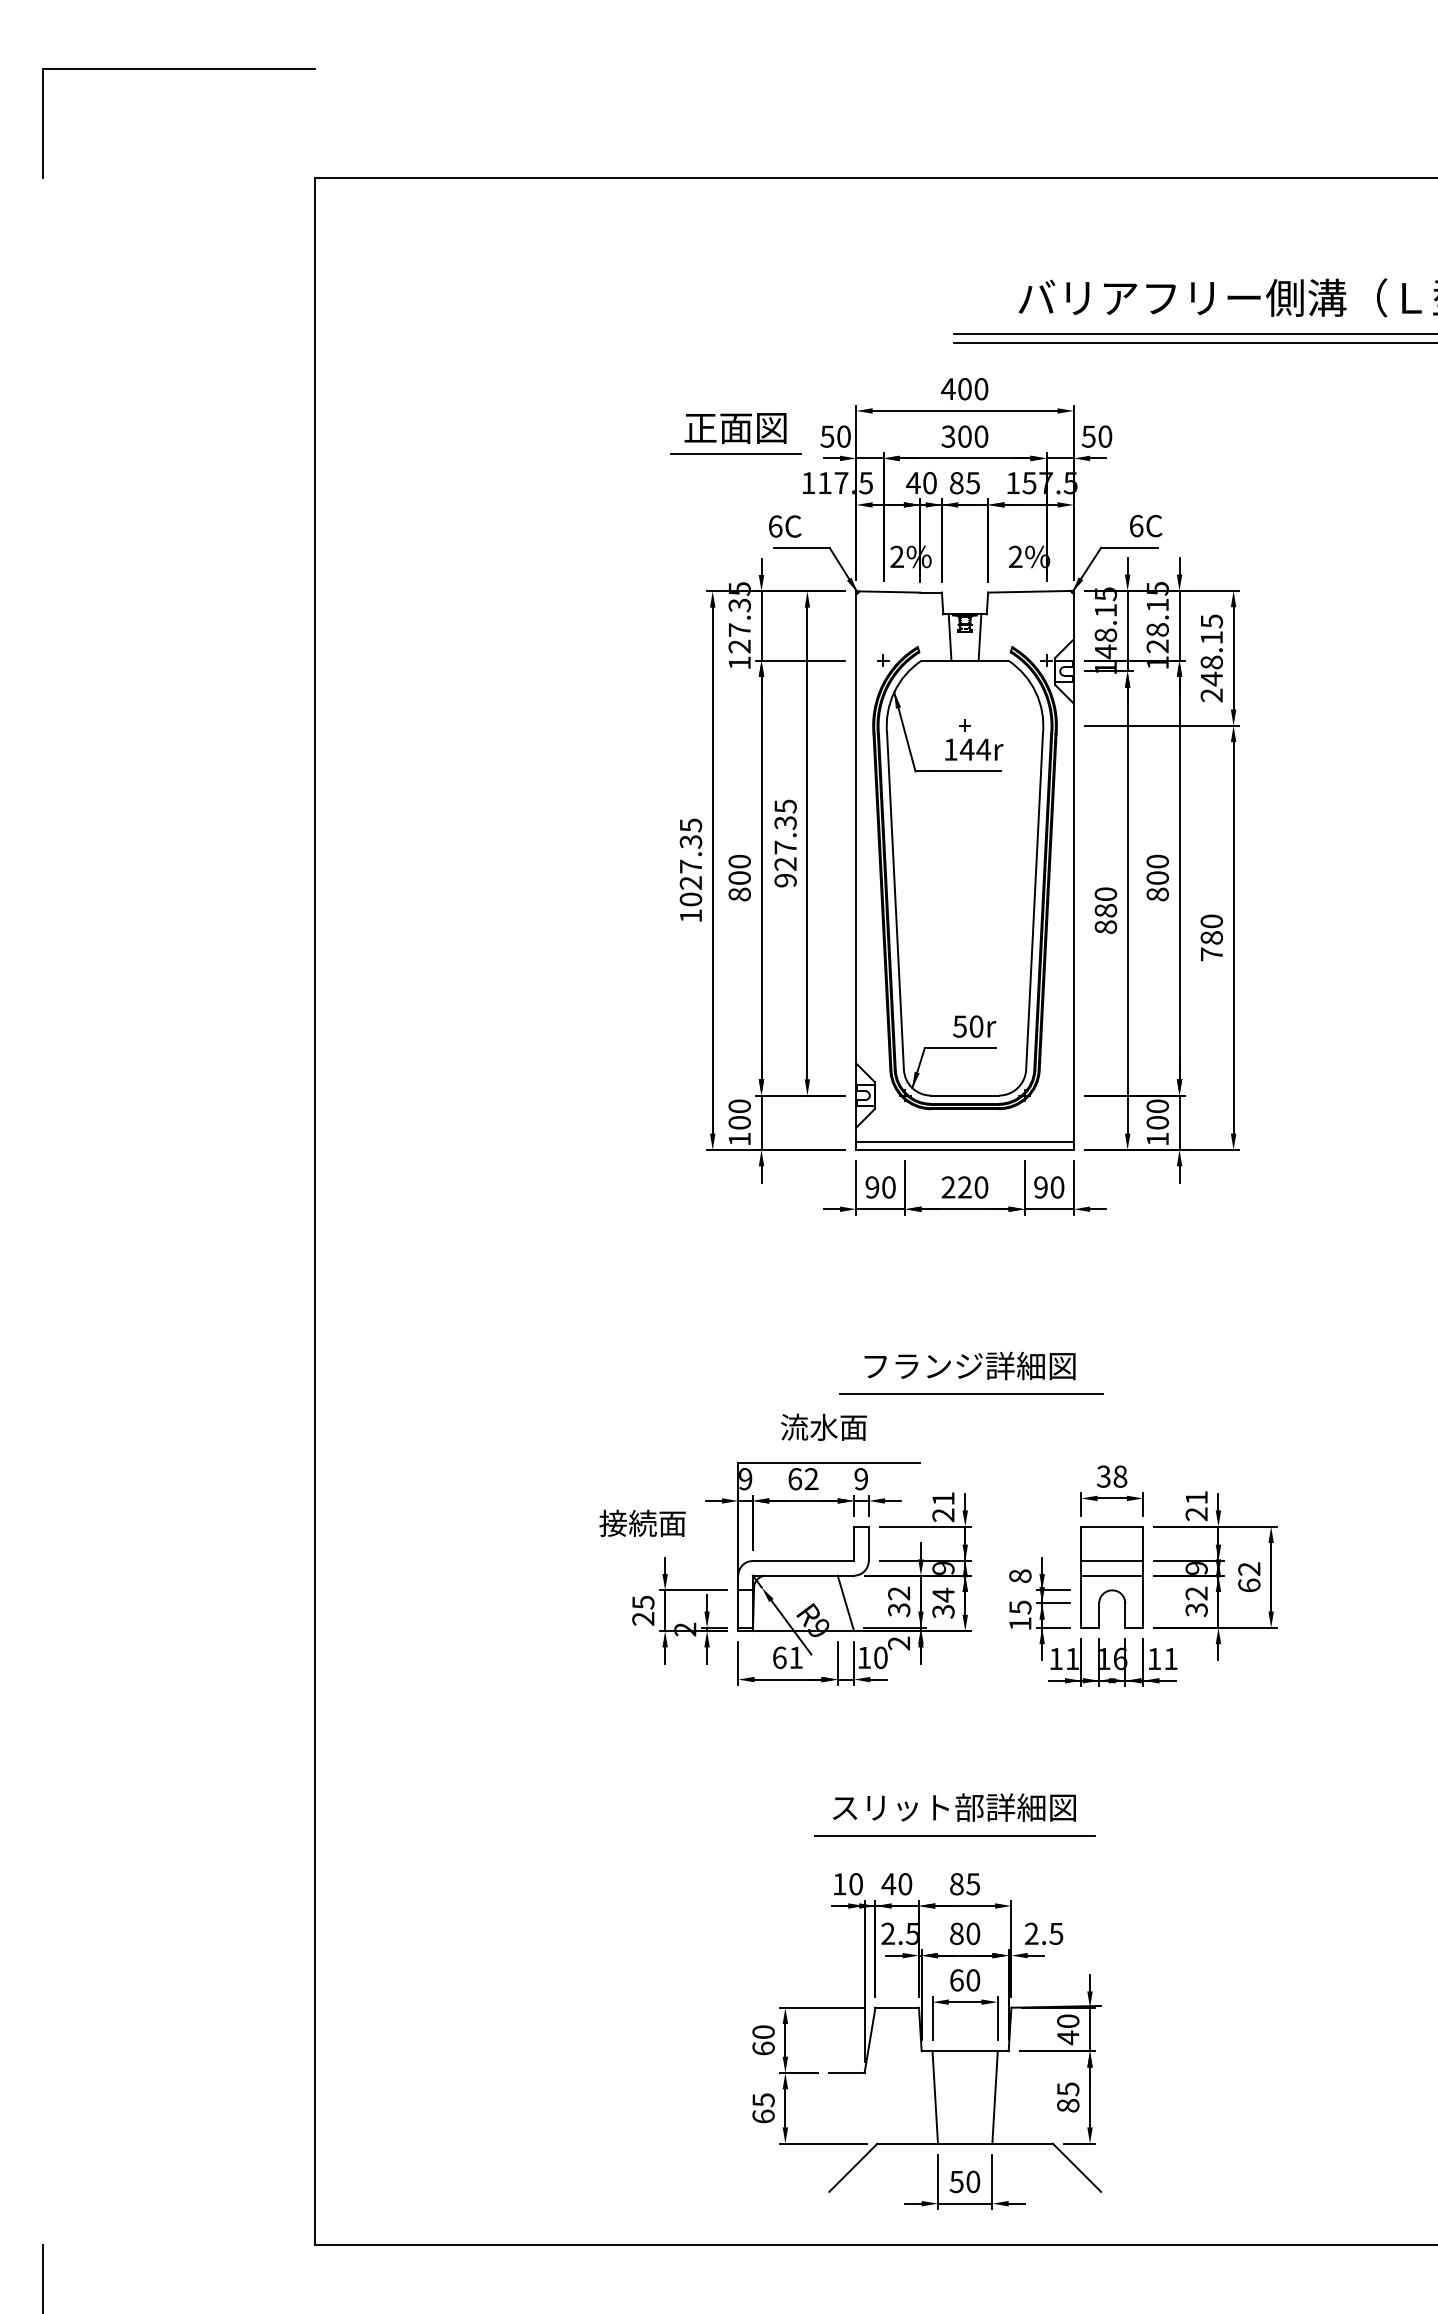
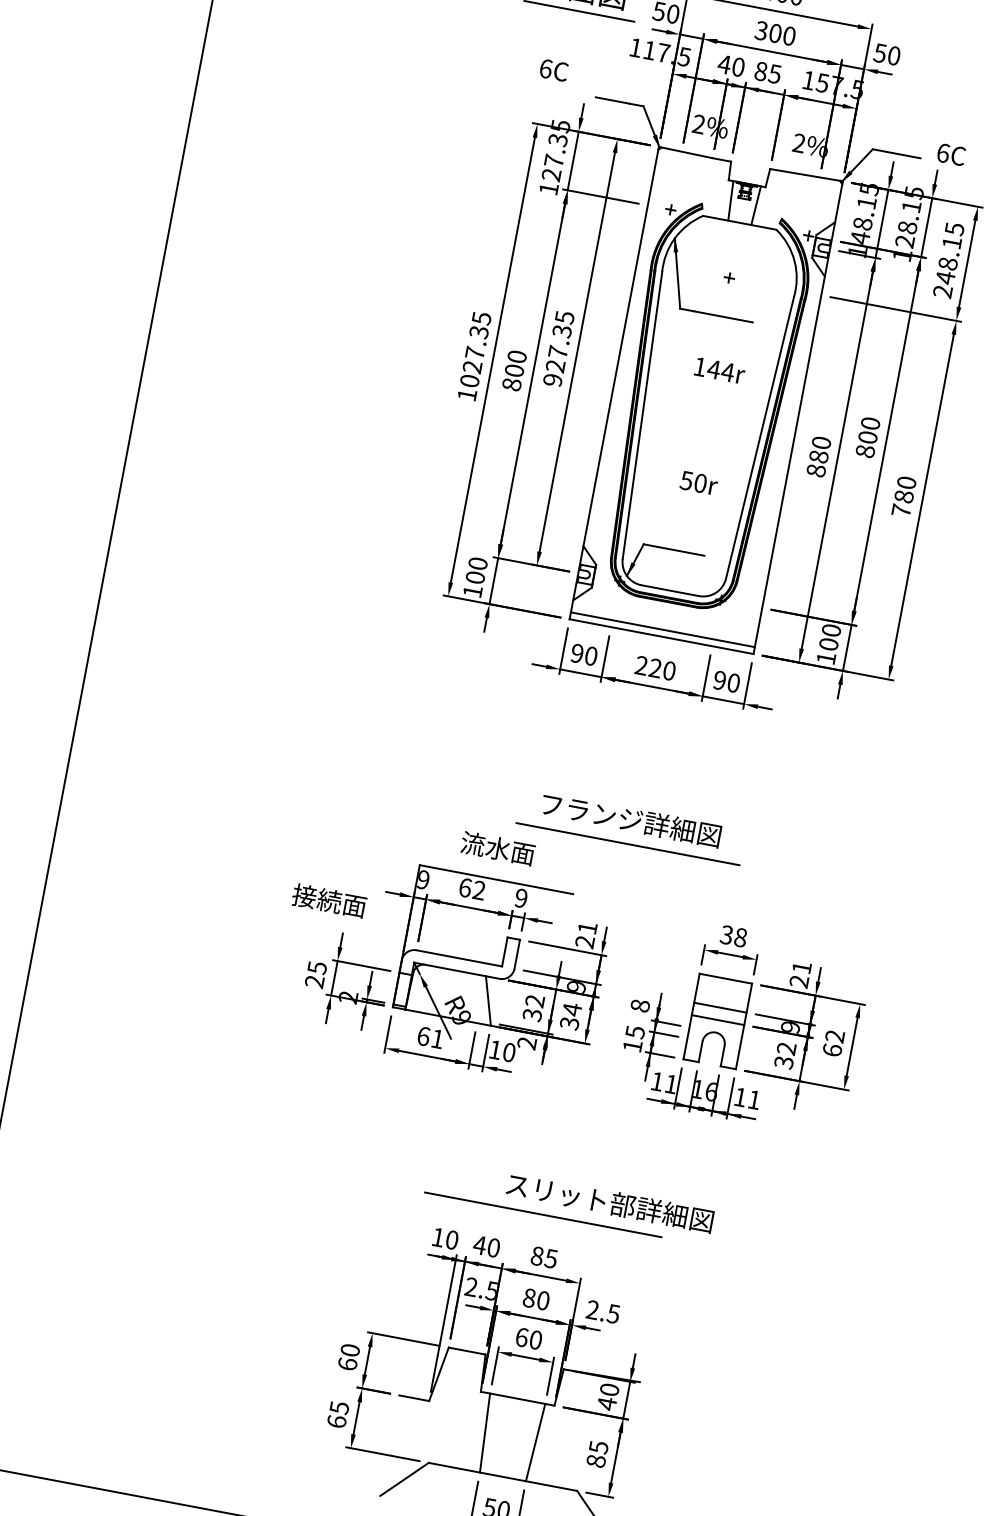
text: (1146, 525) -> (951, 154), moved
text: (785, 526) -> (554, 70), moved
text: (974, 749) -> (720, 370), moved
text: (974, 1026) -> (698, 483), moved
text: (953, 1807) -> (609, 1202), moved

